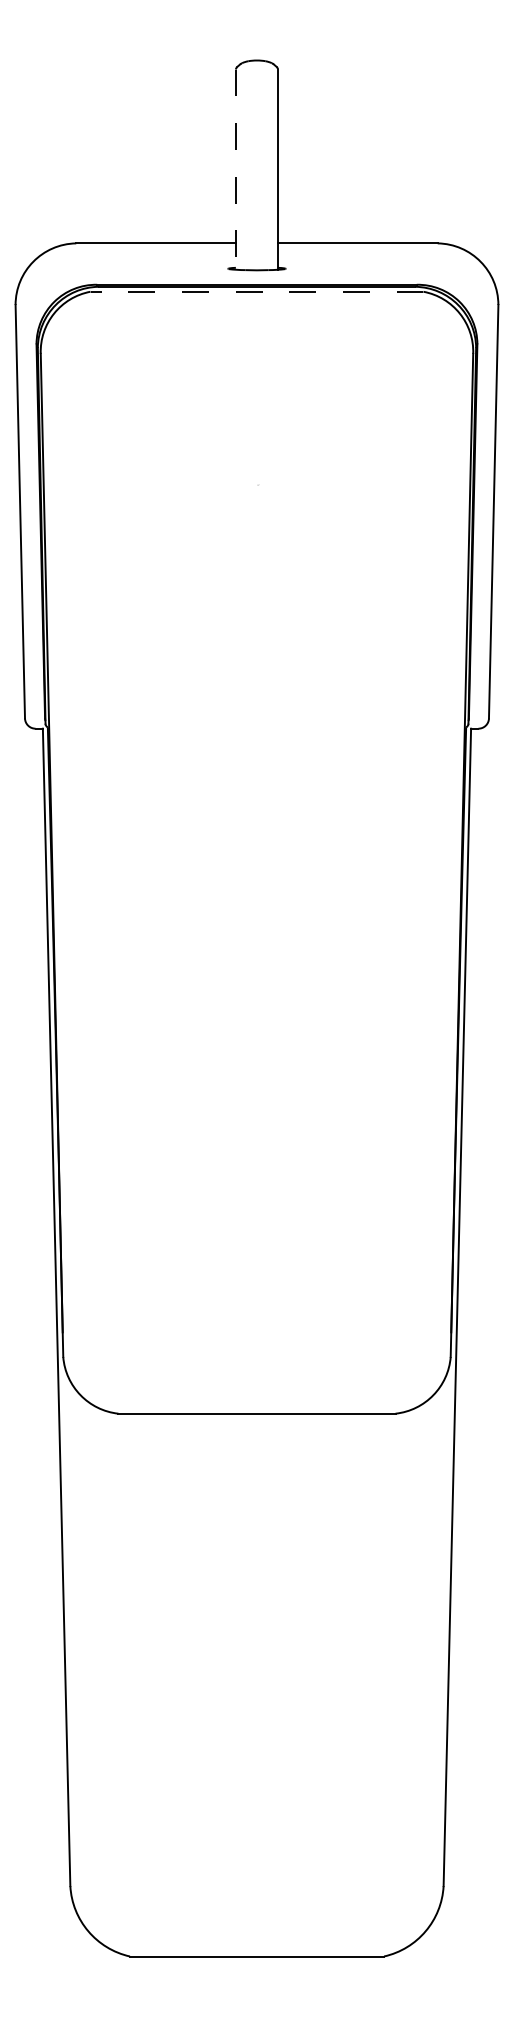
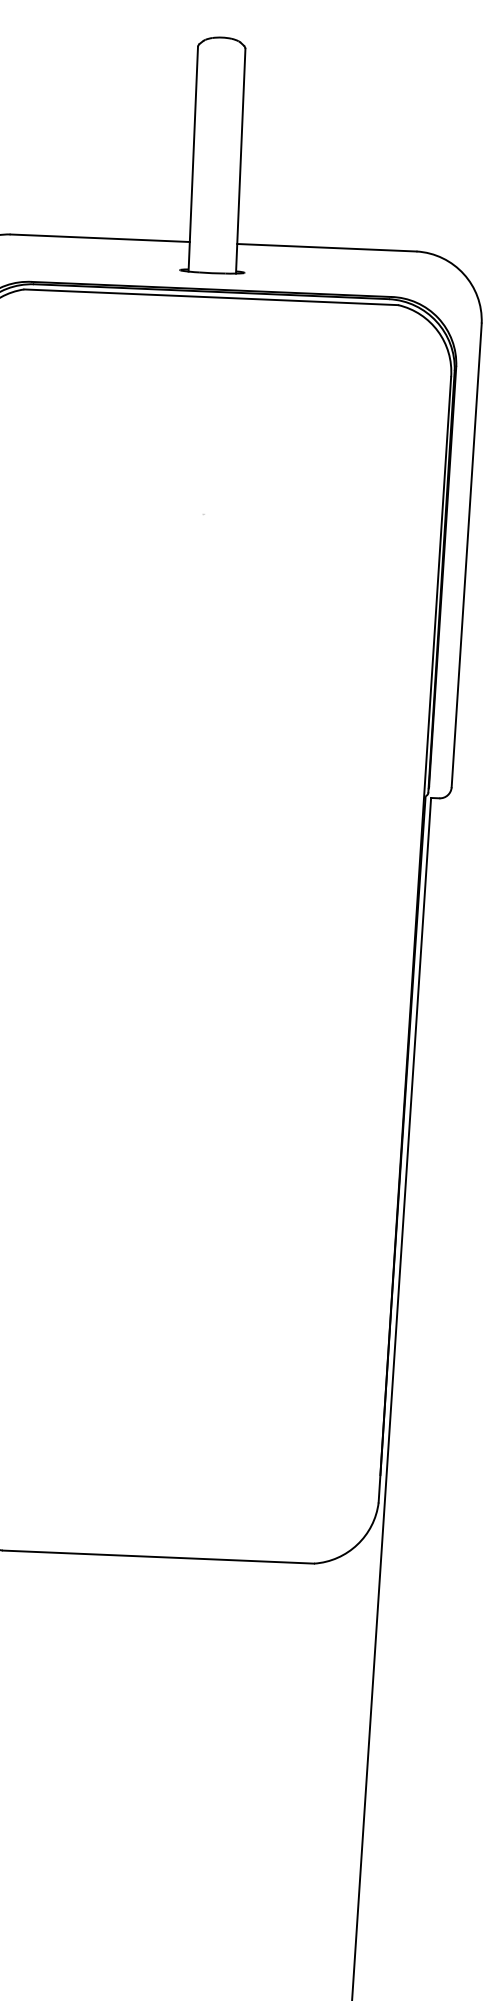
line: (235, 170) -> (192, 160), dashed -> solid
line: (256, 291) -> (210, 296), dashed -> solid

